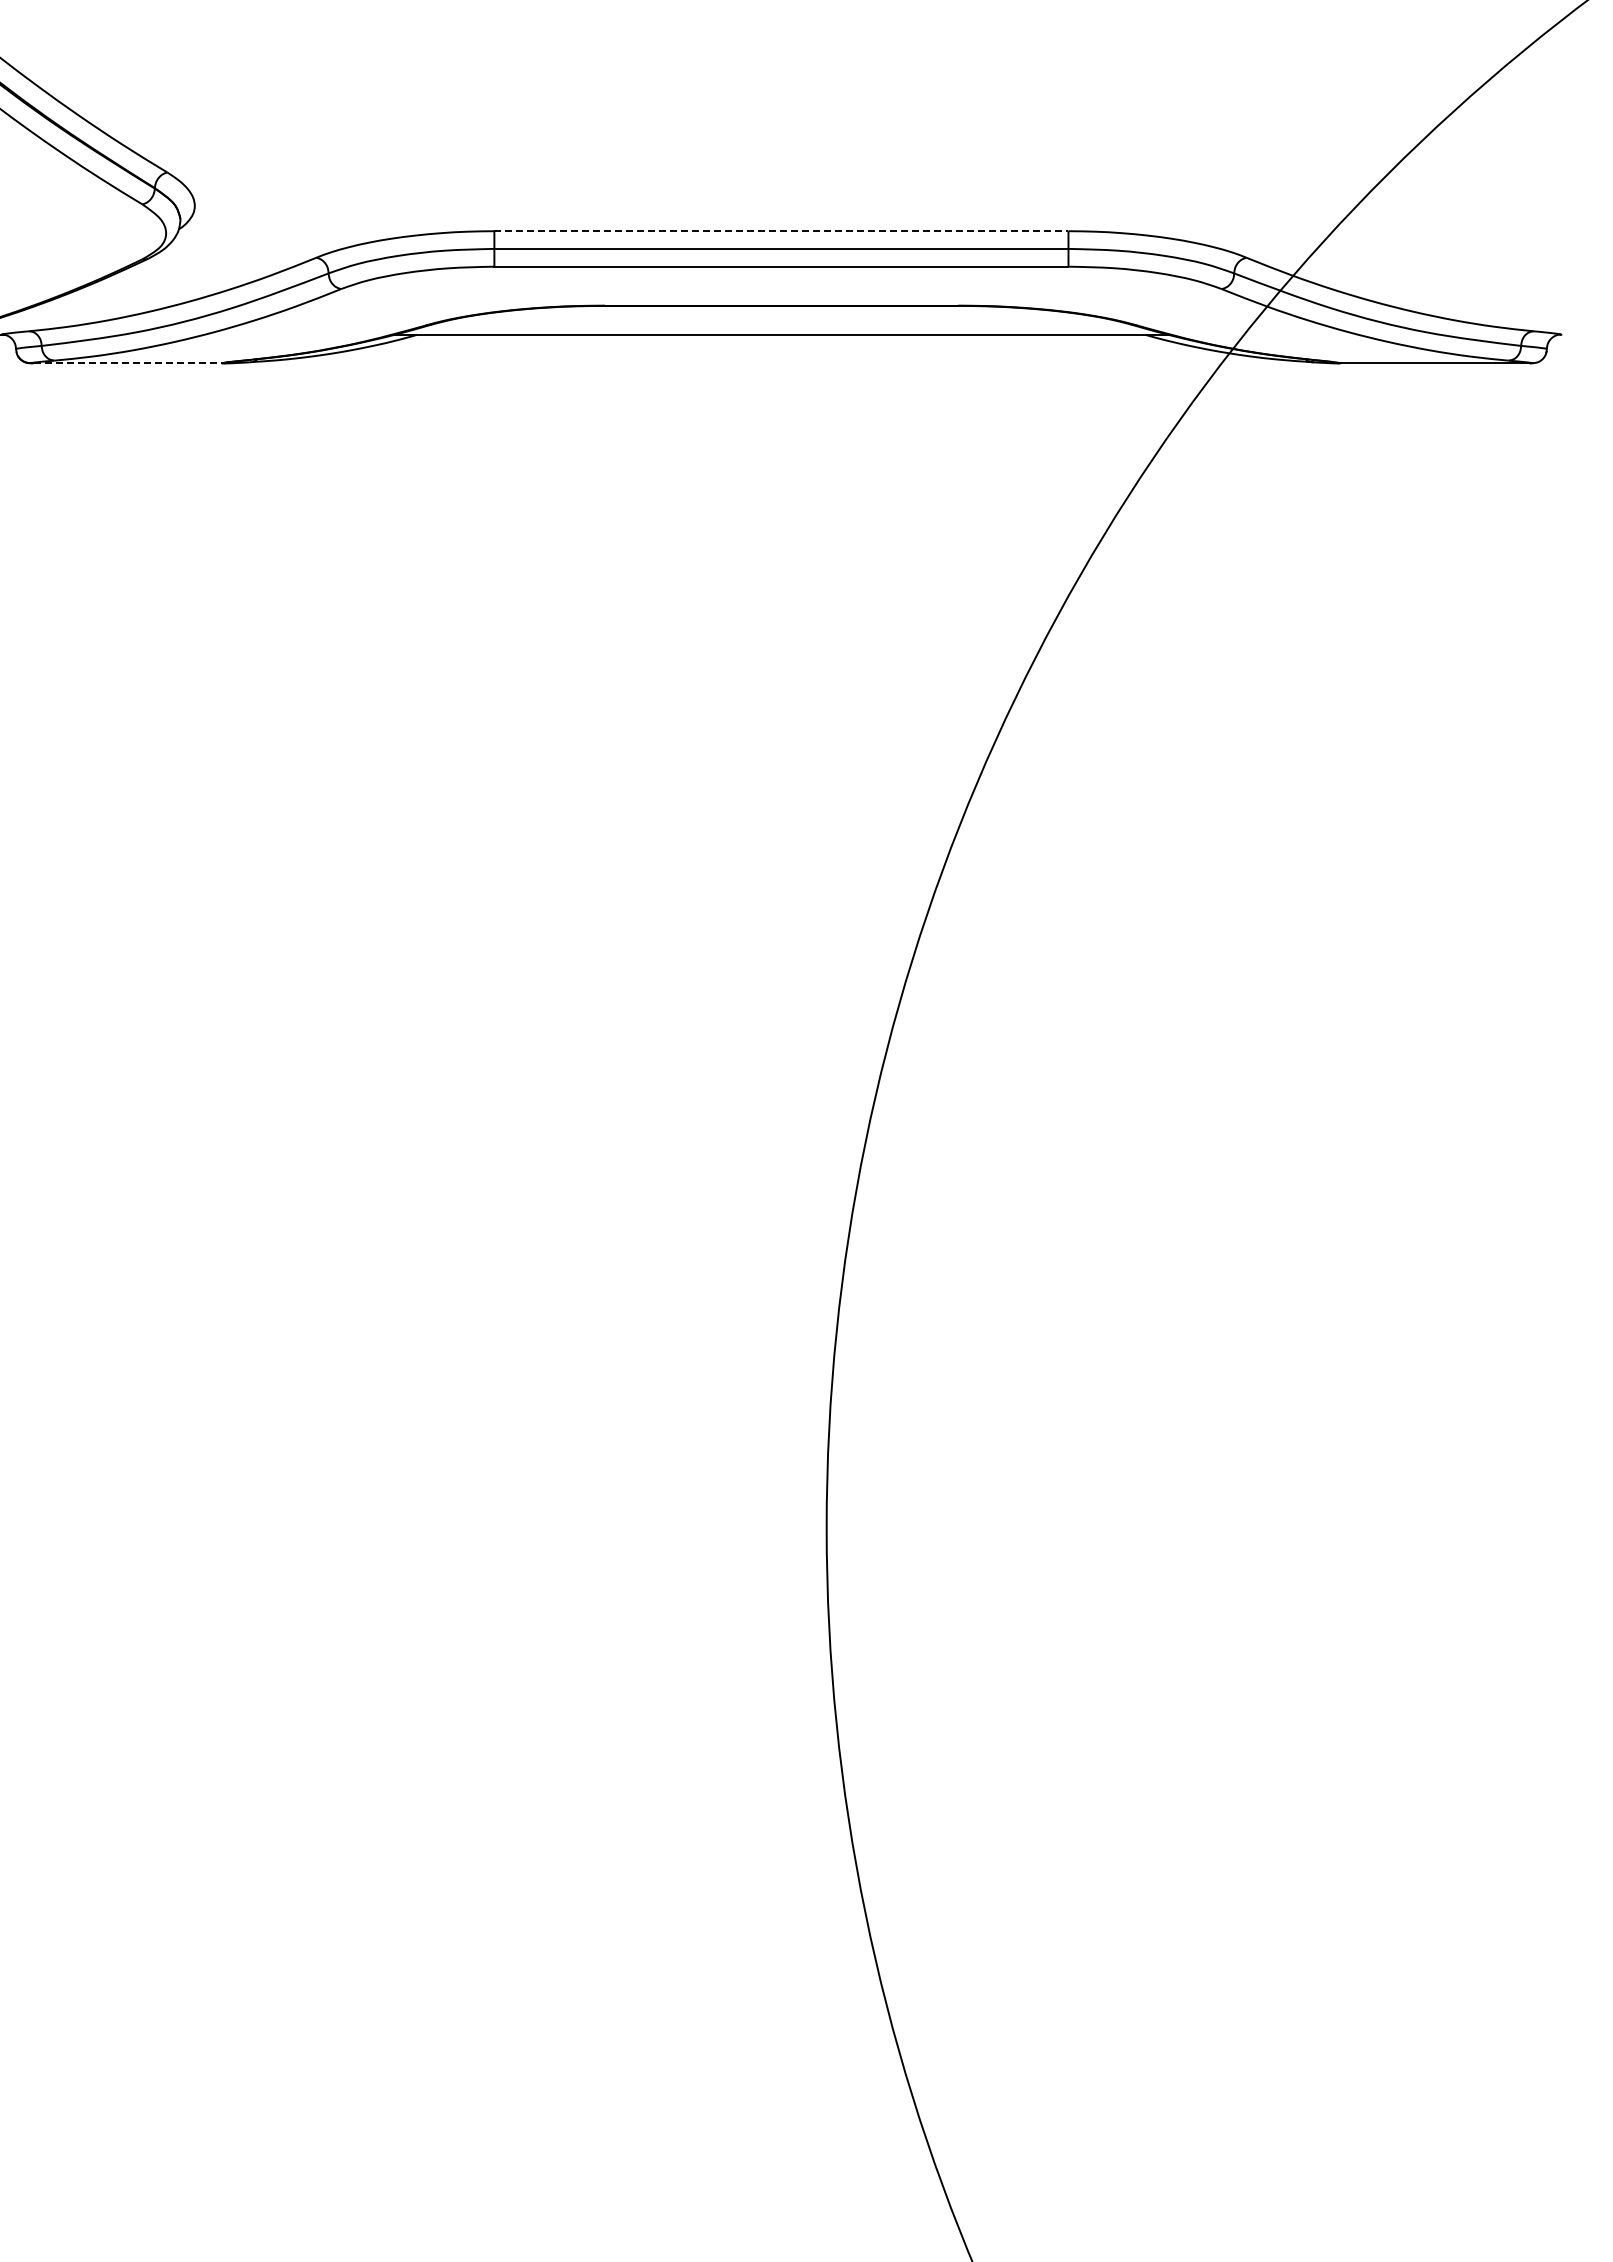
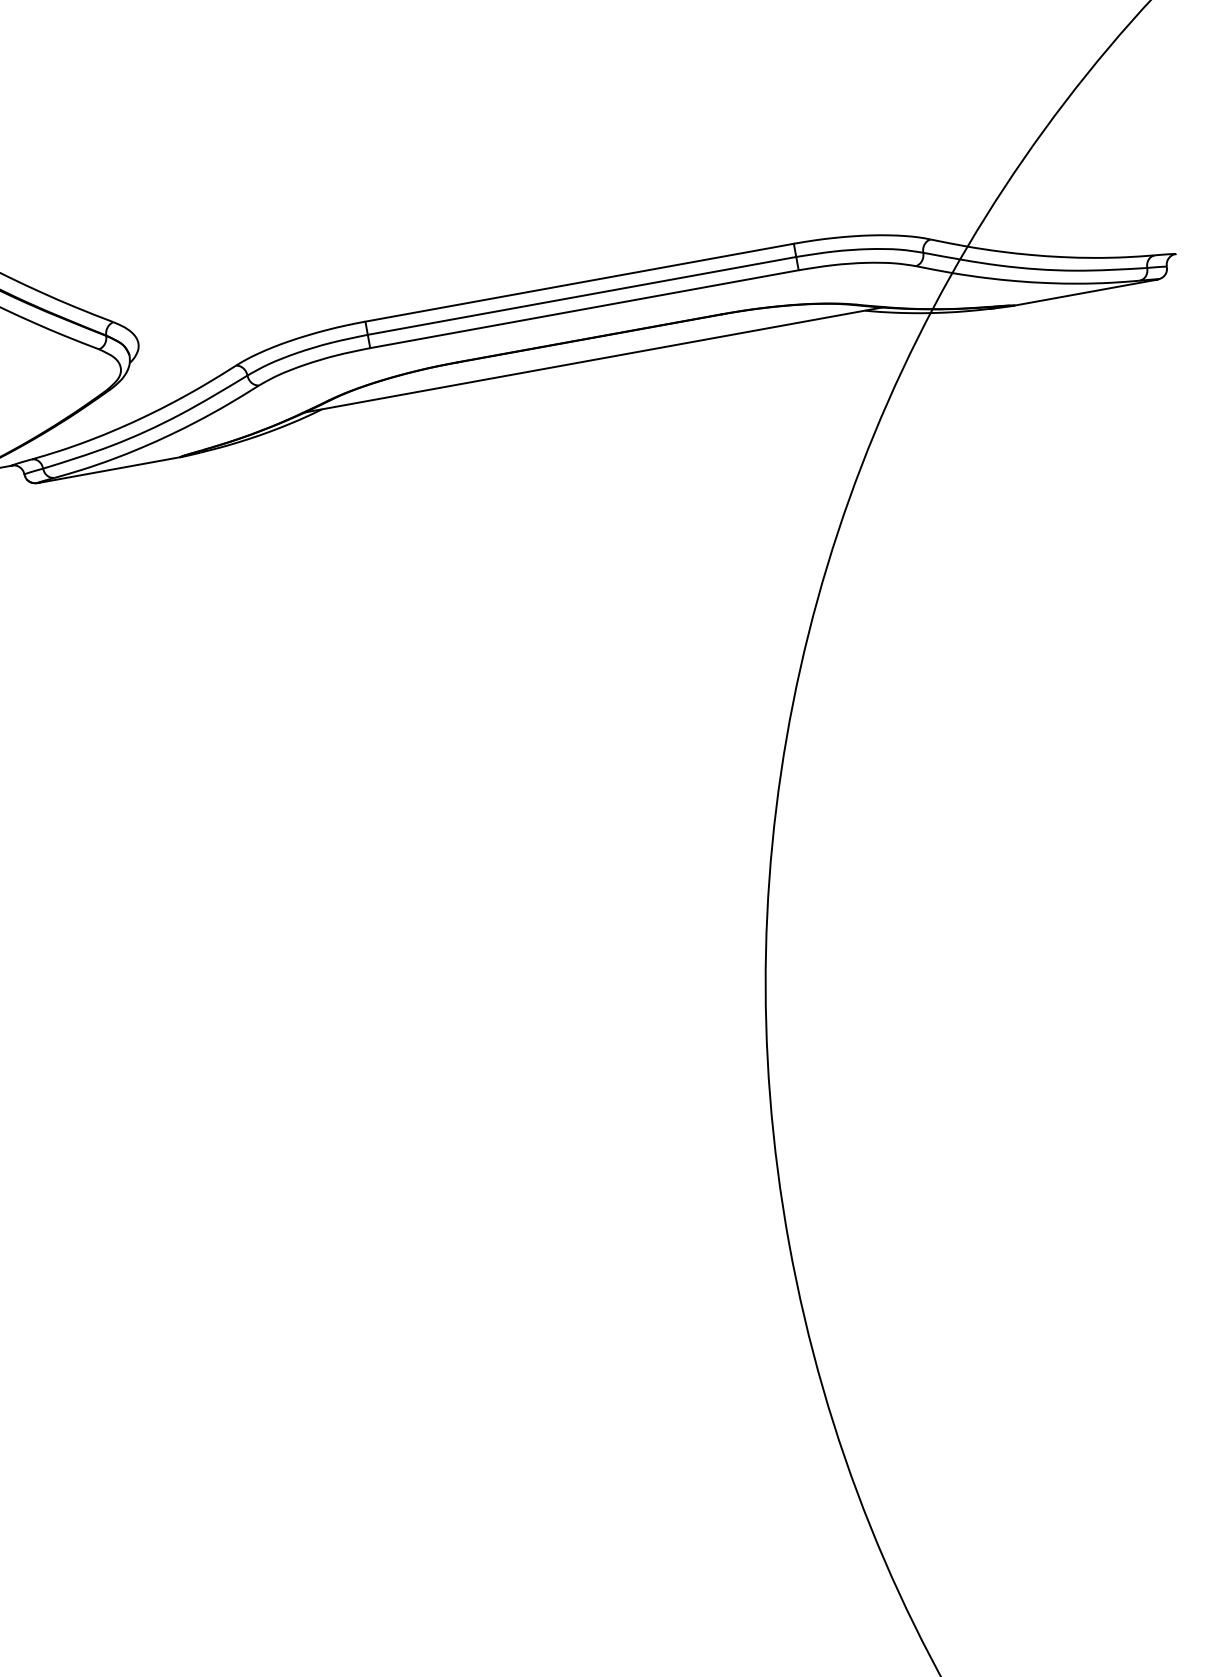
line: (781, 231) -> (579, 282), dashed -> solid
line: (129, 363) -> (111, 469), dashed -> solid

